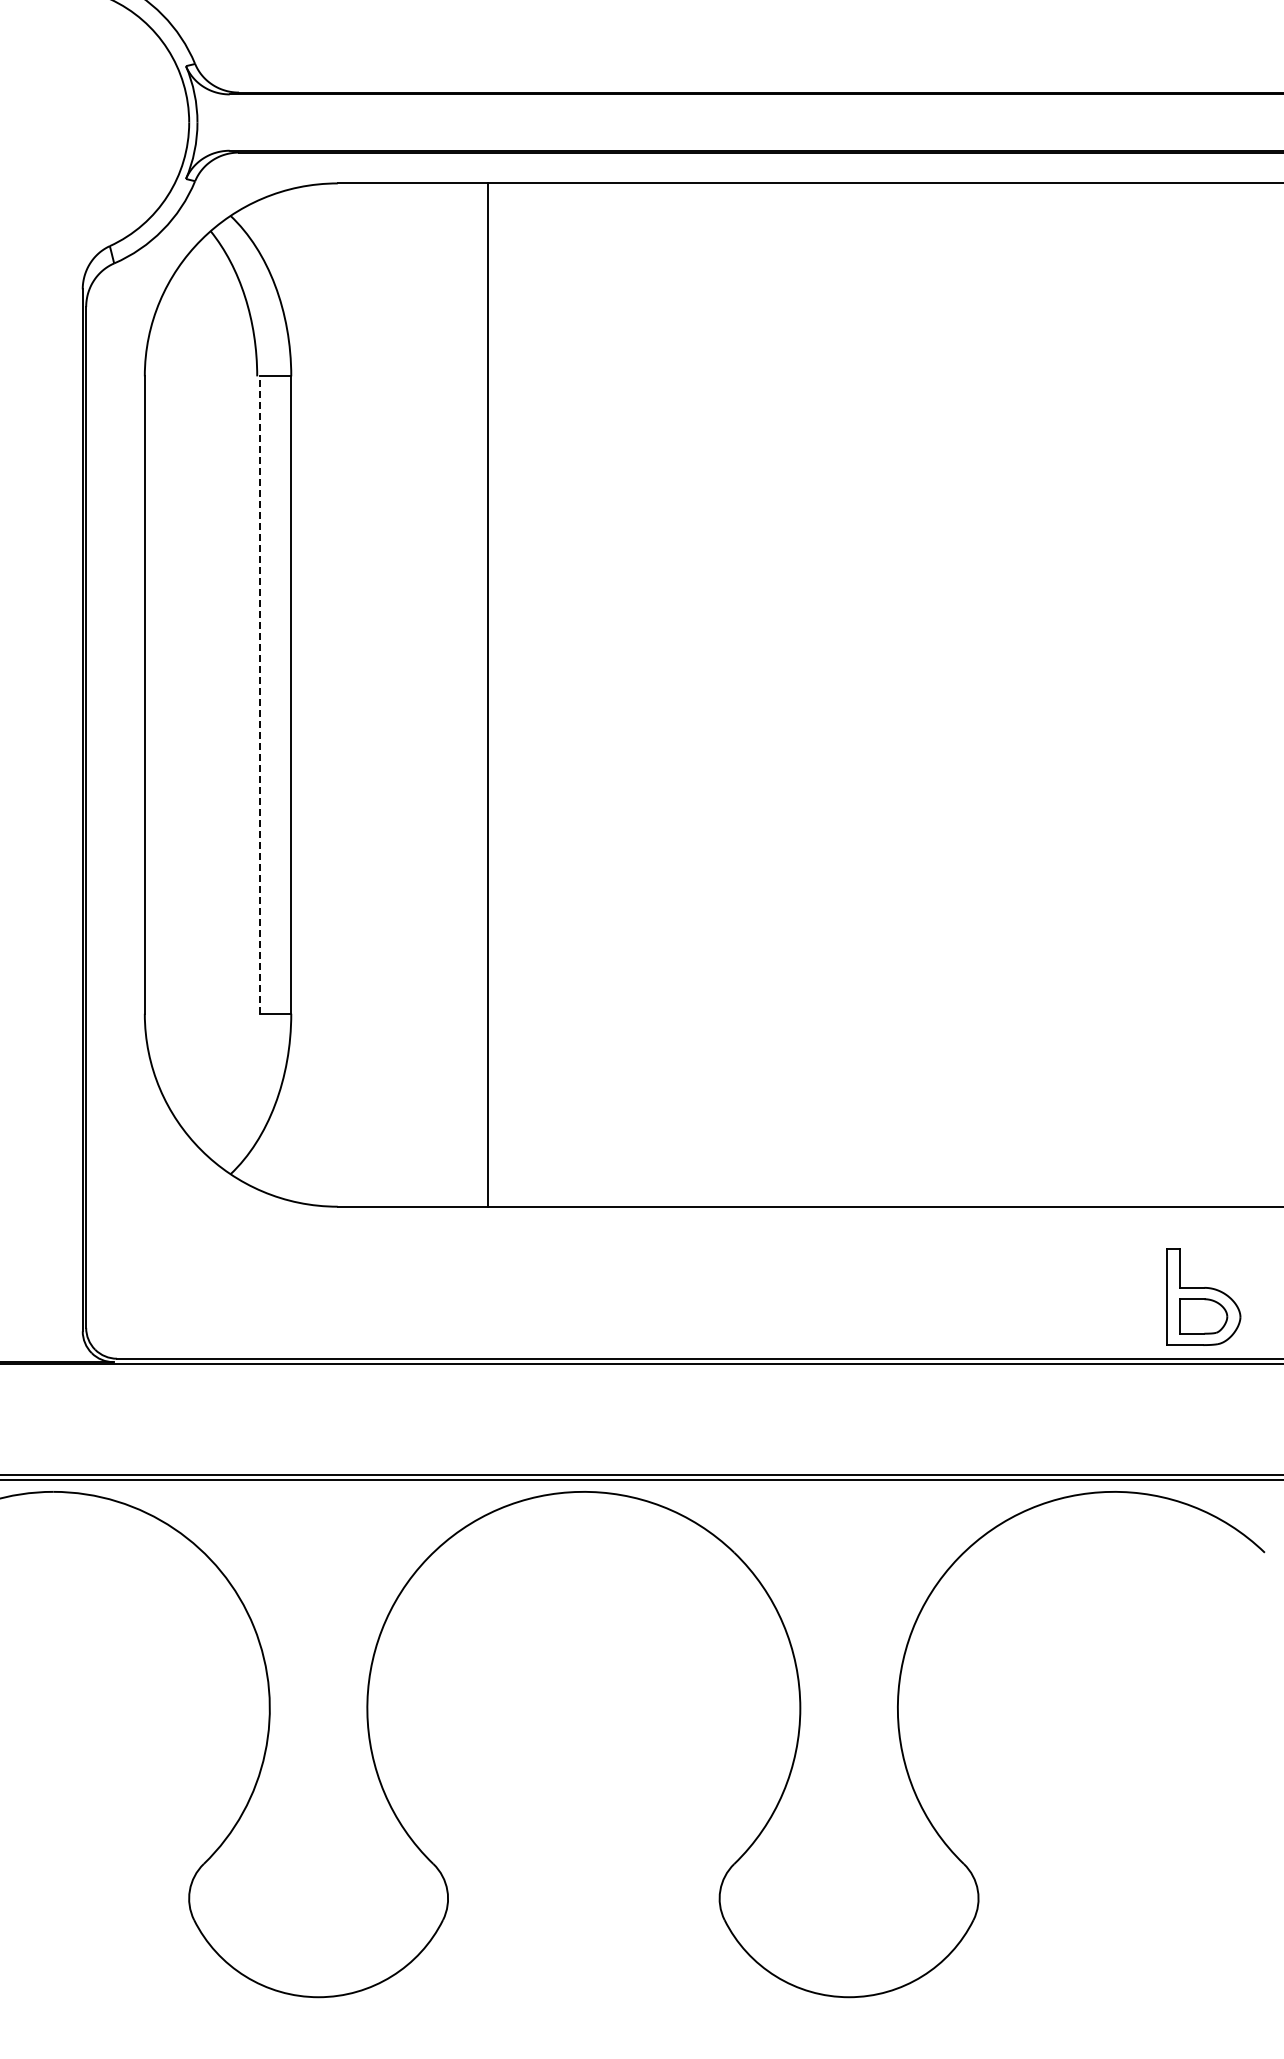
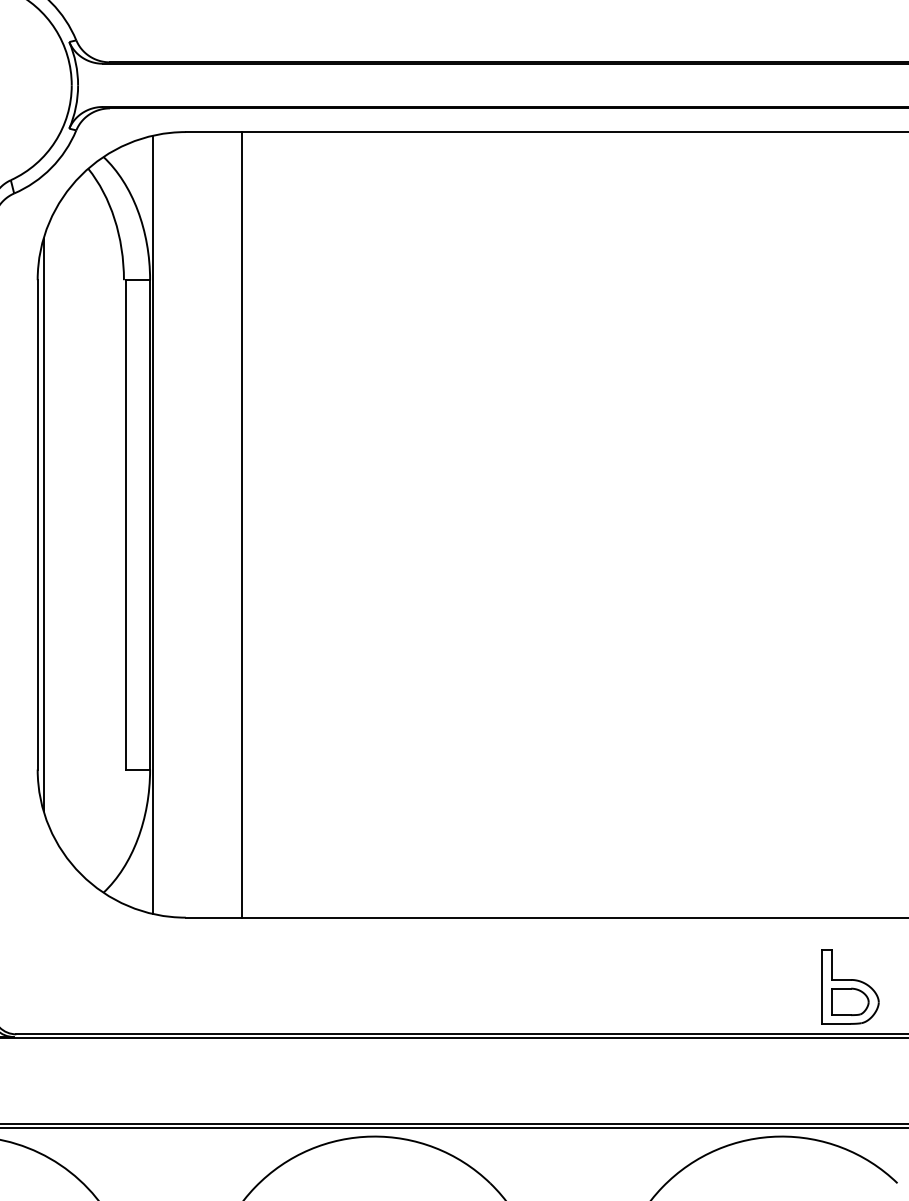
line: (152, 694) -> (43, 524), added
line: (294, 694) -> (152, 524), added
line: (488, 694) -> (241, 524), moved
line: (260, 695) -> (126, 525), dashed -> solid

